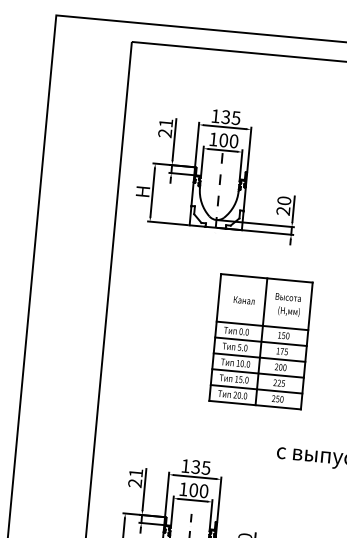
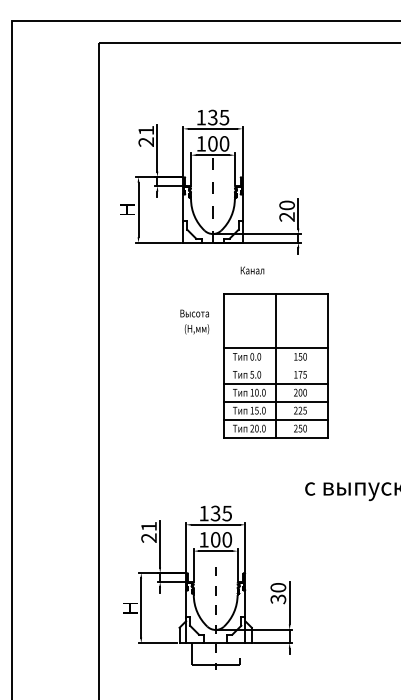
text: (244, 300) -> (252, 270), moved
text: (287, 304) -> (194, 321), moved
line: (260, 342) -> (275, 366), removed

